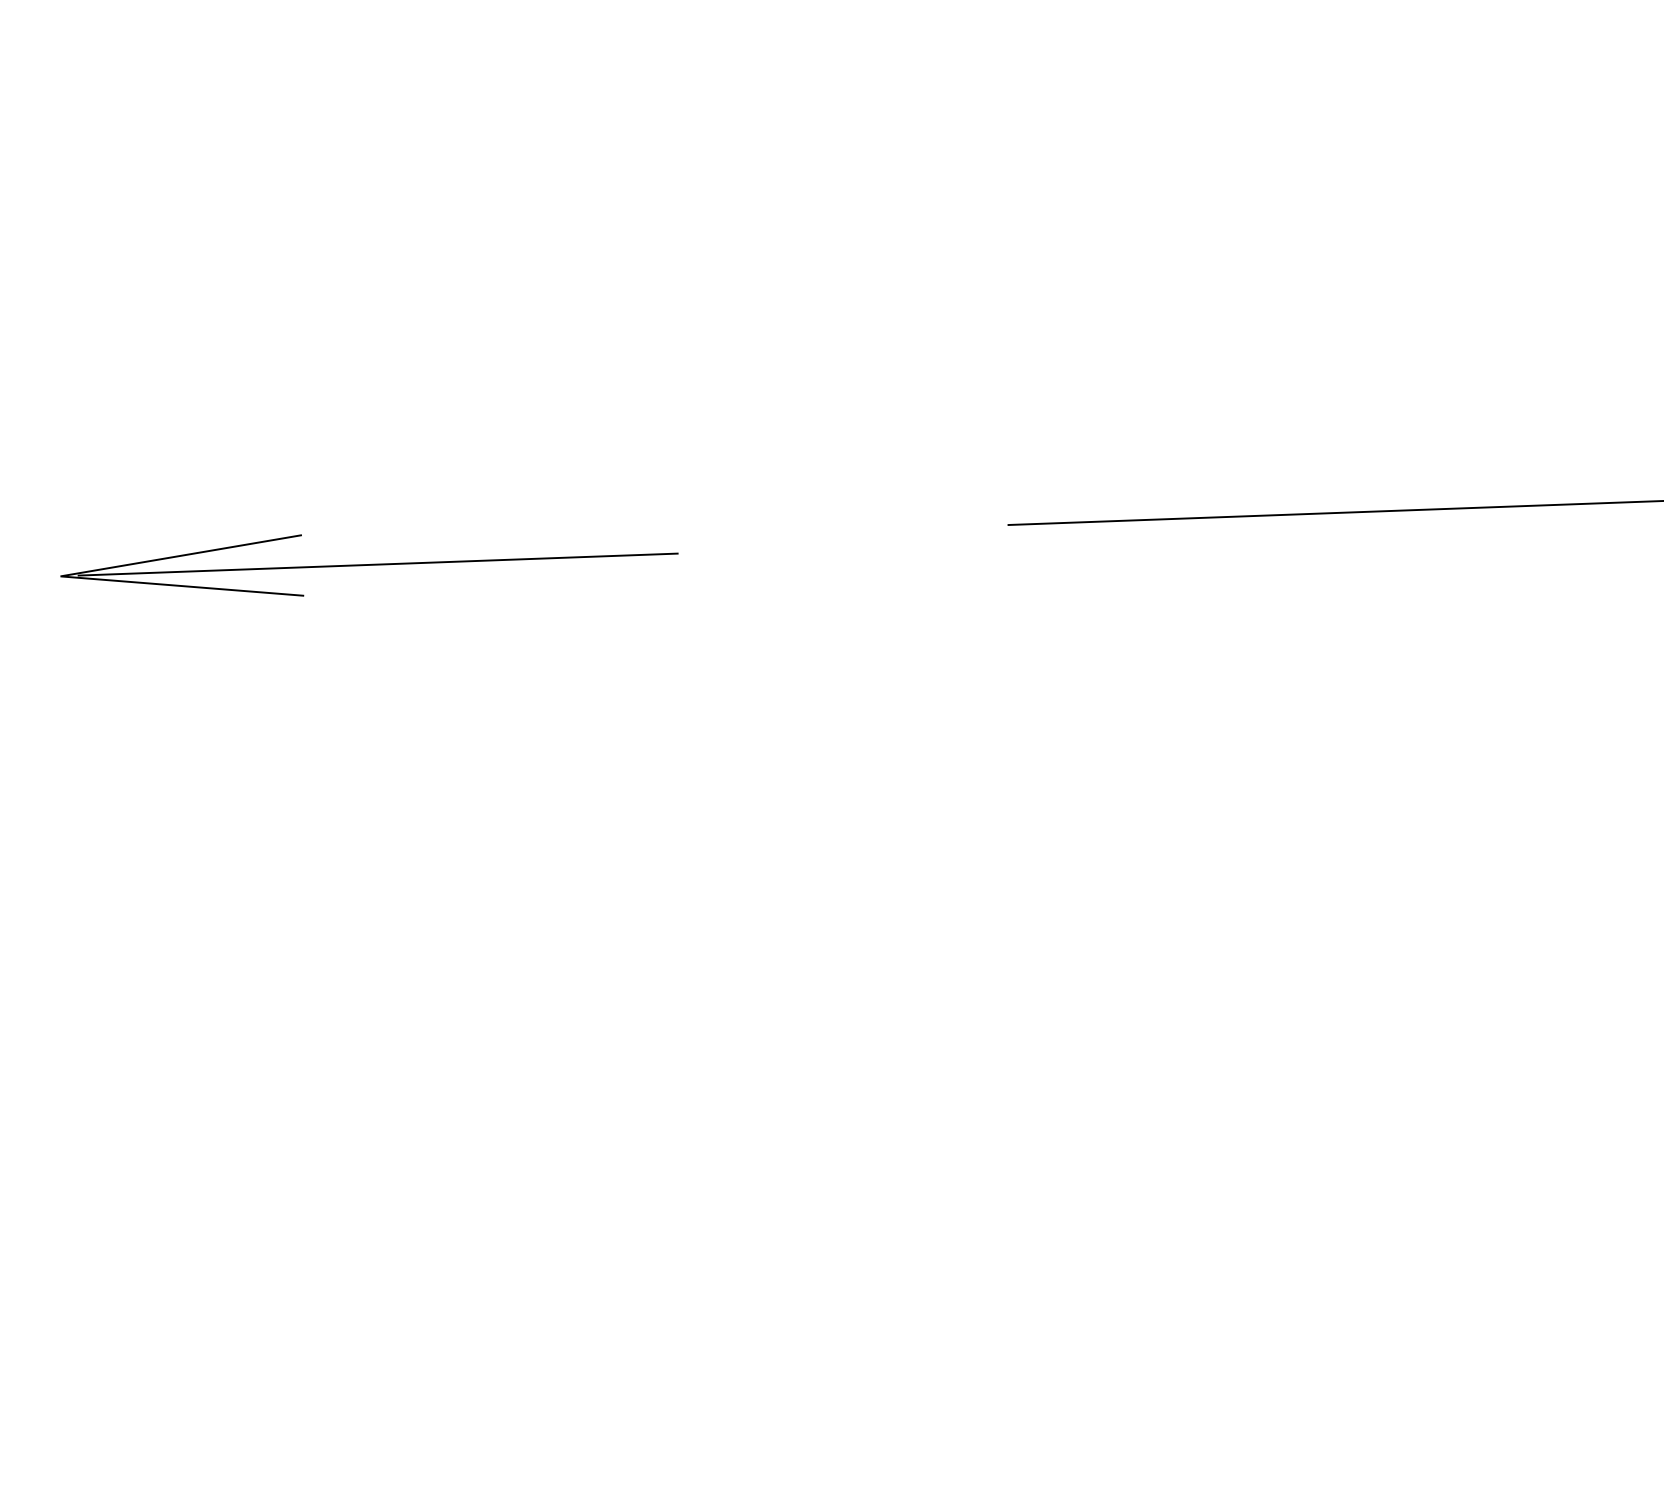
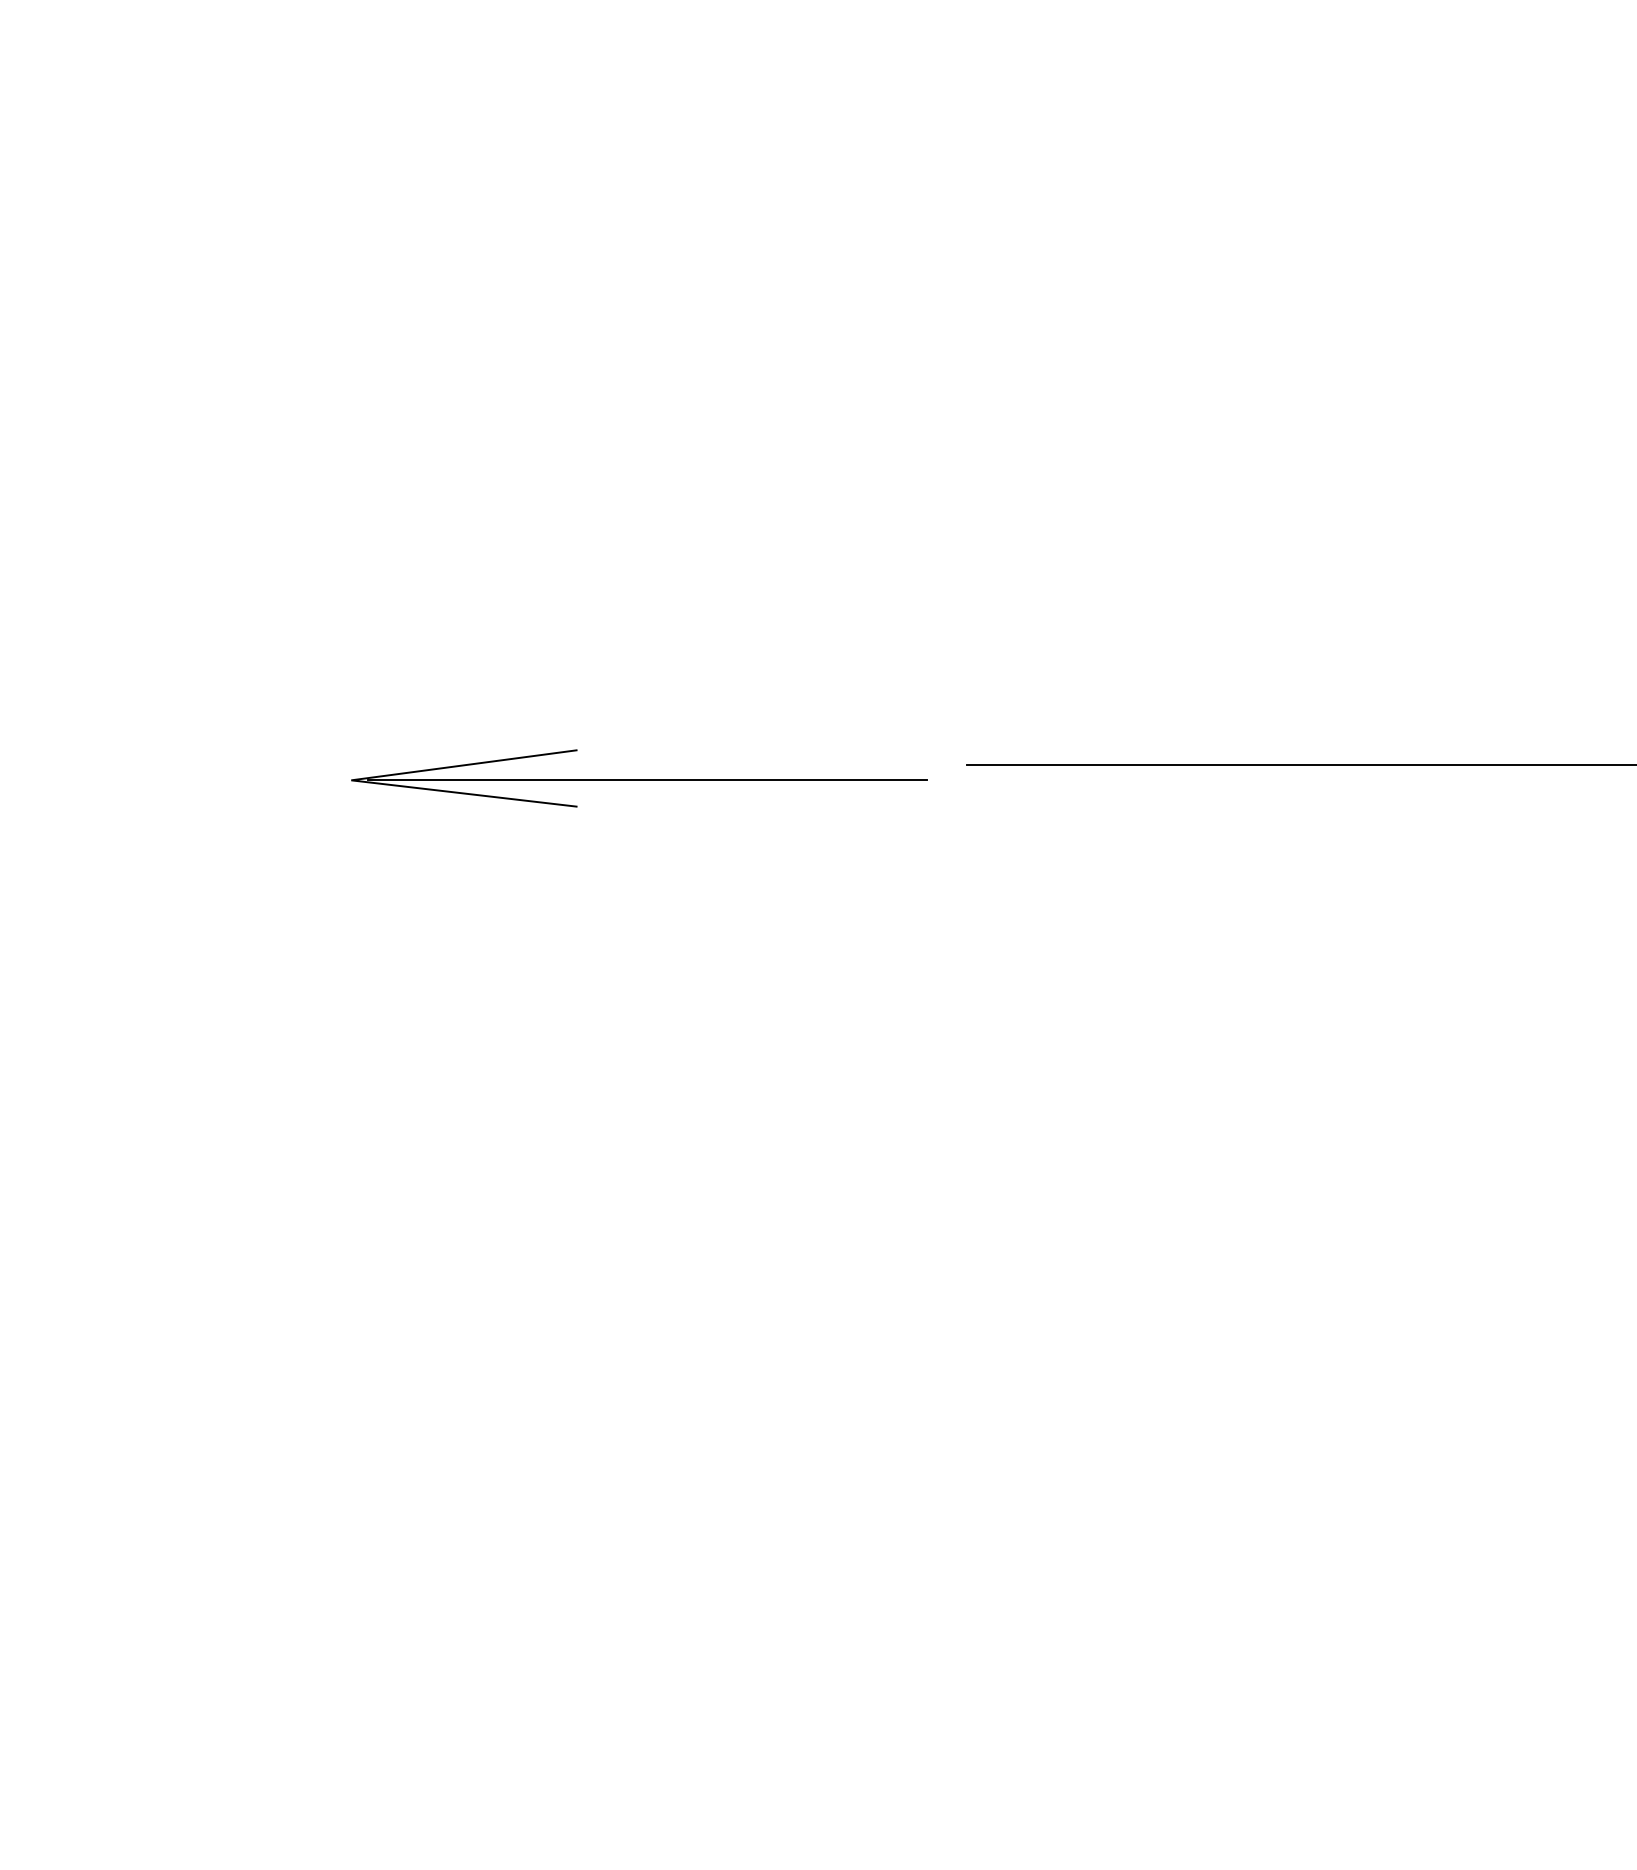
part: (369, 563) -> (639, 778), moved

